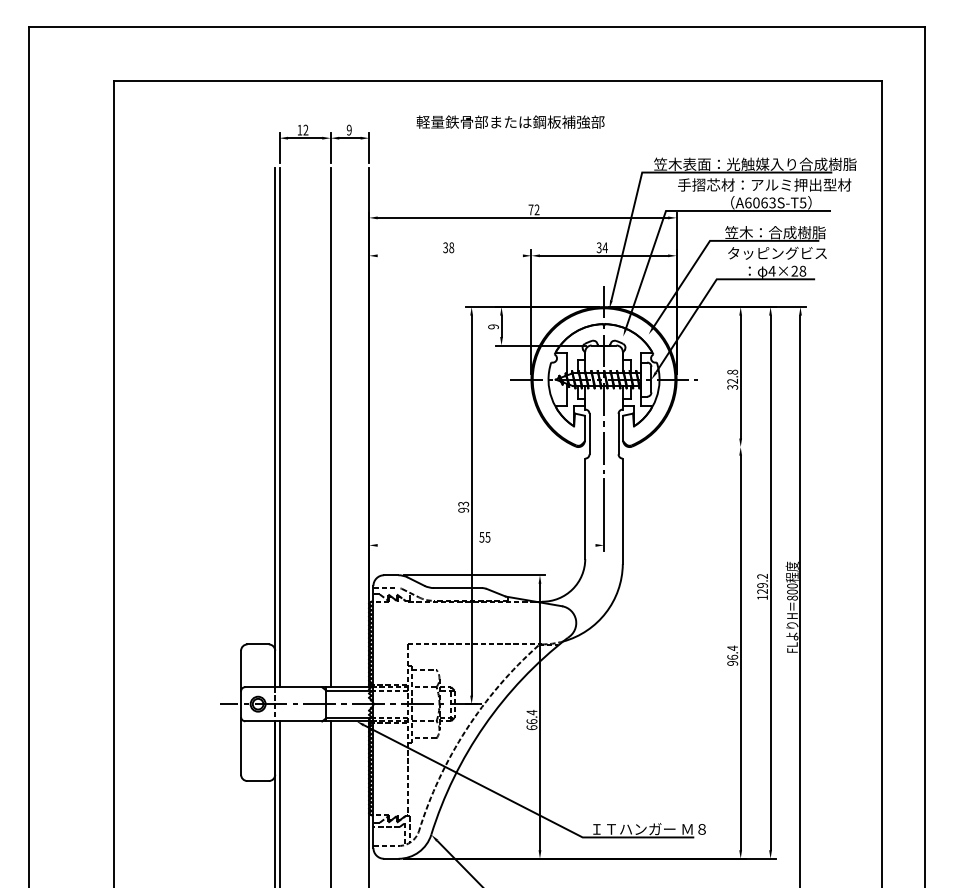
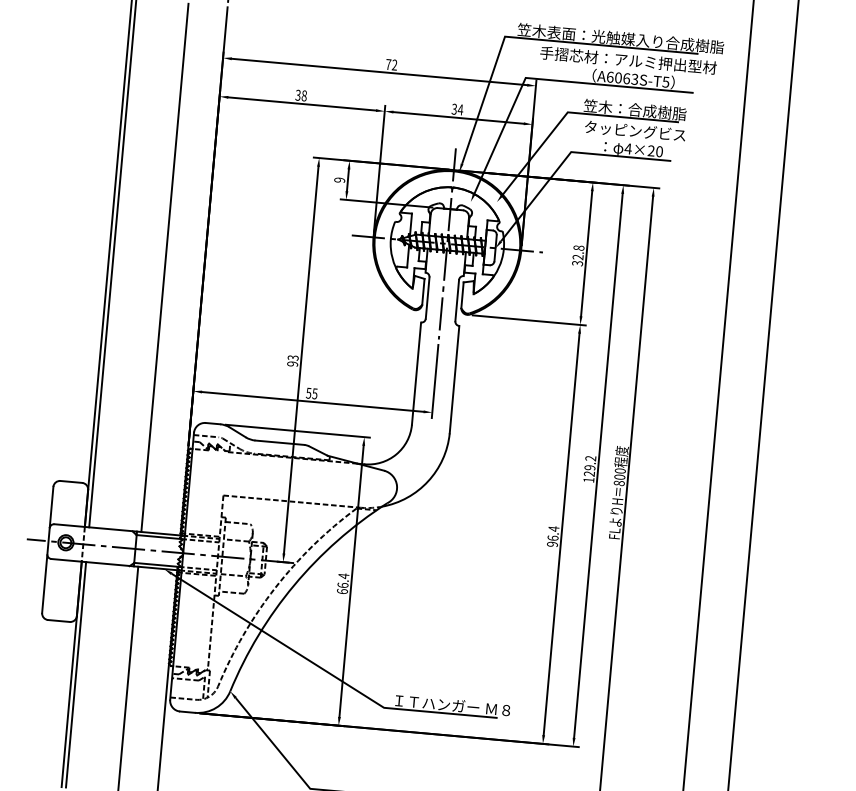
line: (449, 255) -> (301, 103), added
text: (802, 271) -> (659, 151), 4×28 -> 4×20
line: (690, 447) -> (529, 320), added
line: (486, 545) -> (312, 402), added

